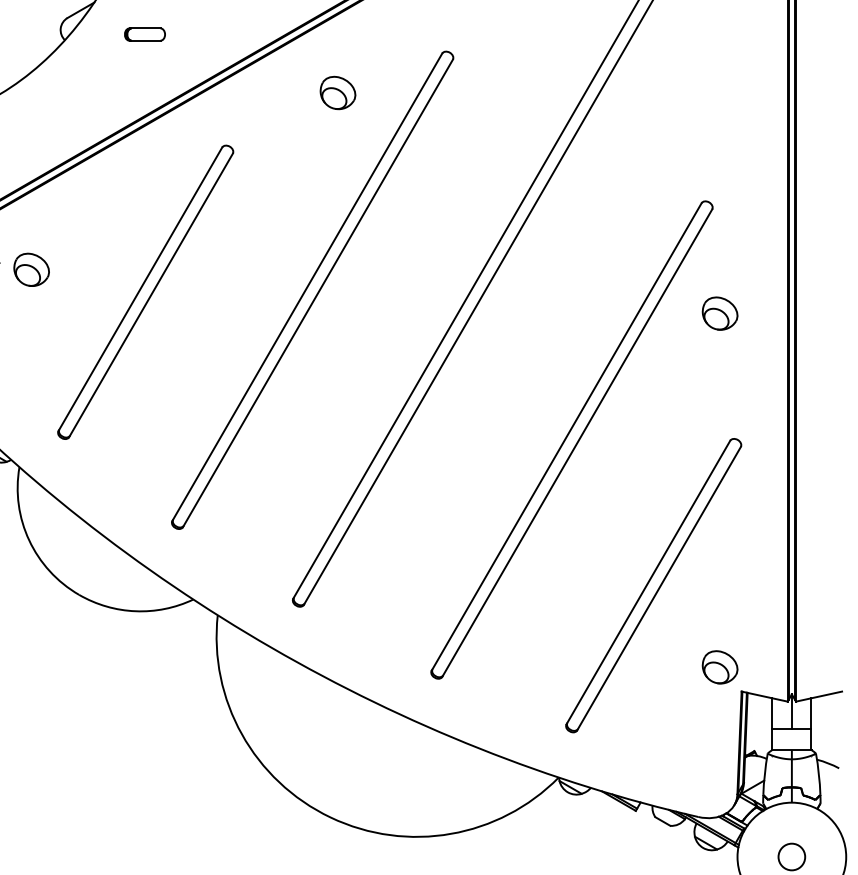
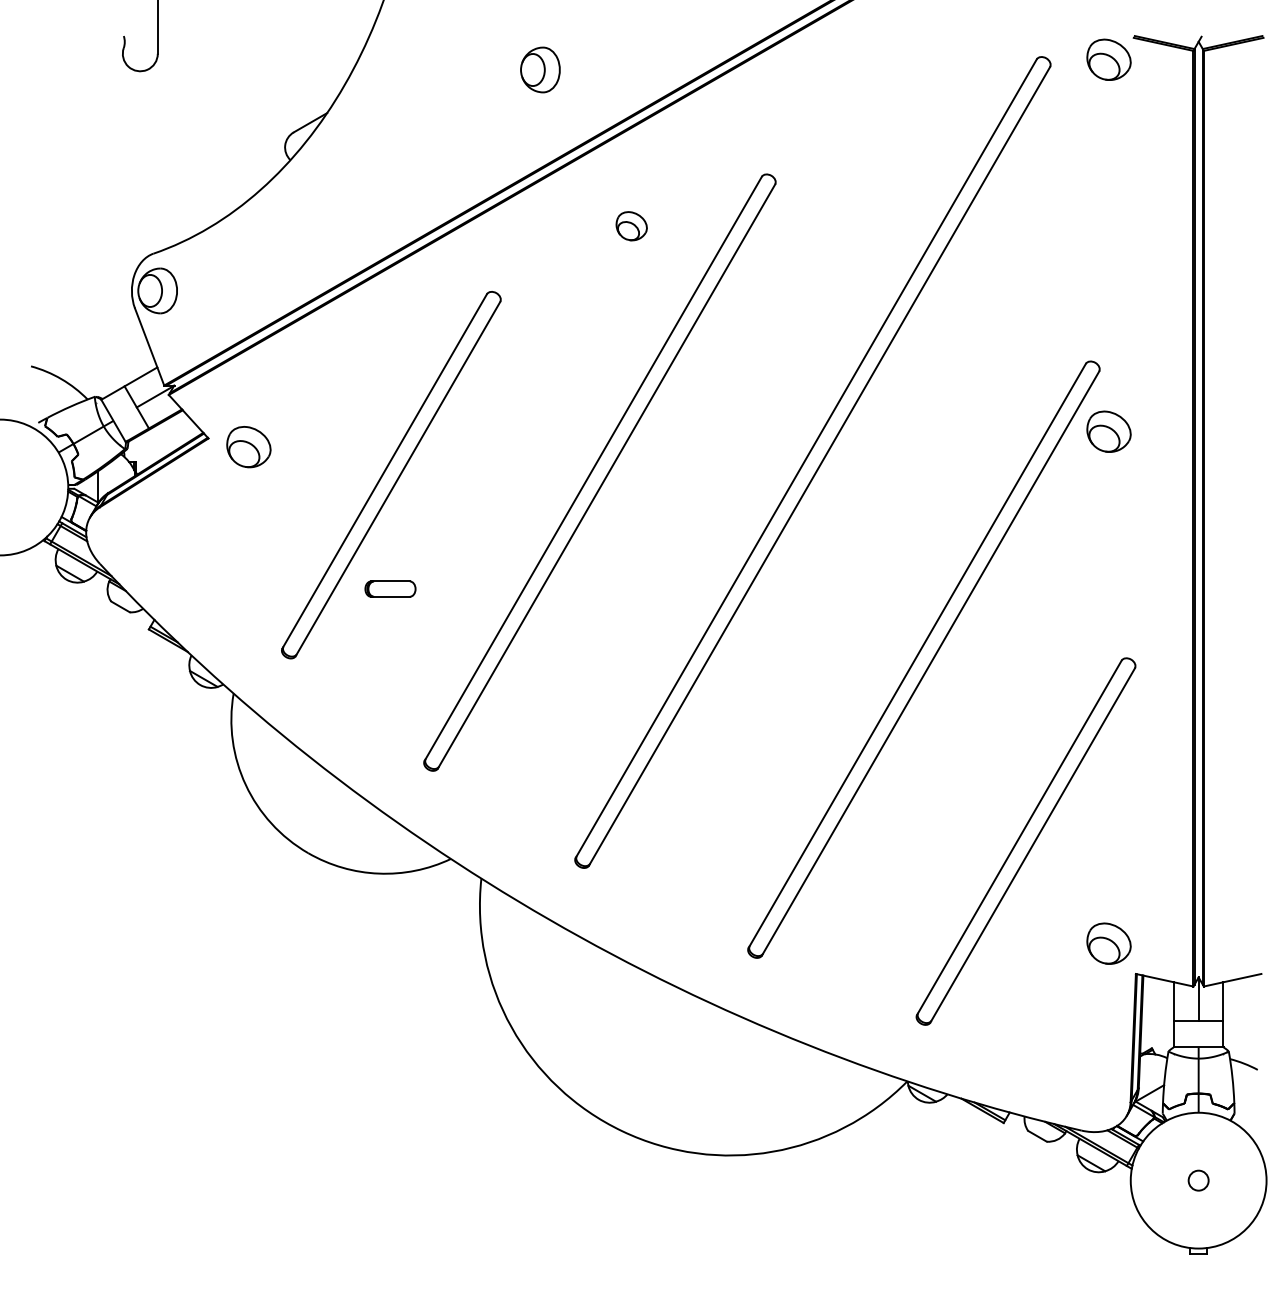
part: (145, 34) -> (390, 588), moved
part: (337, 93) -> (631, 226), size x0.7
part: (719, 313) -> (1108, 431), moved
circle: (791, 856) -> (1198, 1180), size x0.6

